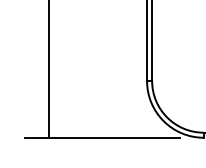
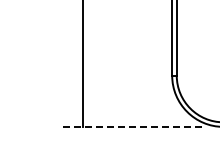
line: (102, 137) -> (131, 126), solid -> dashed

